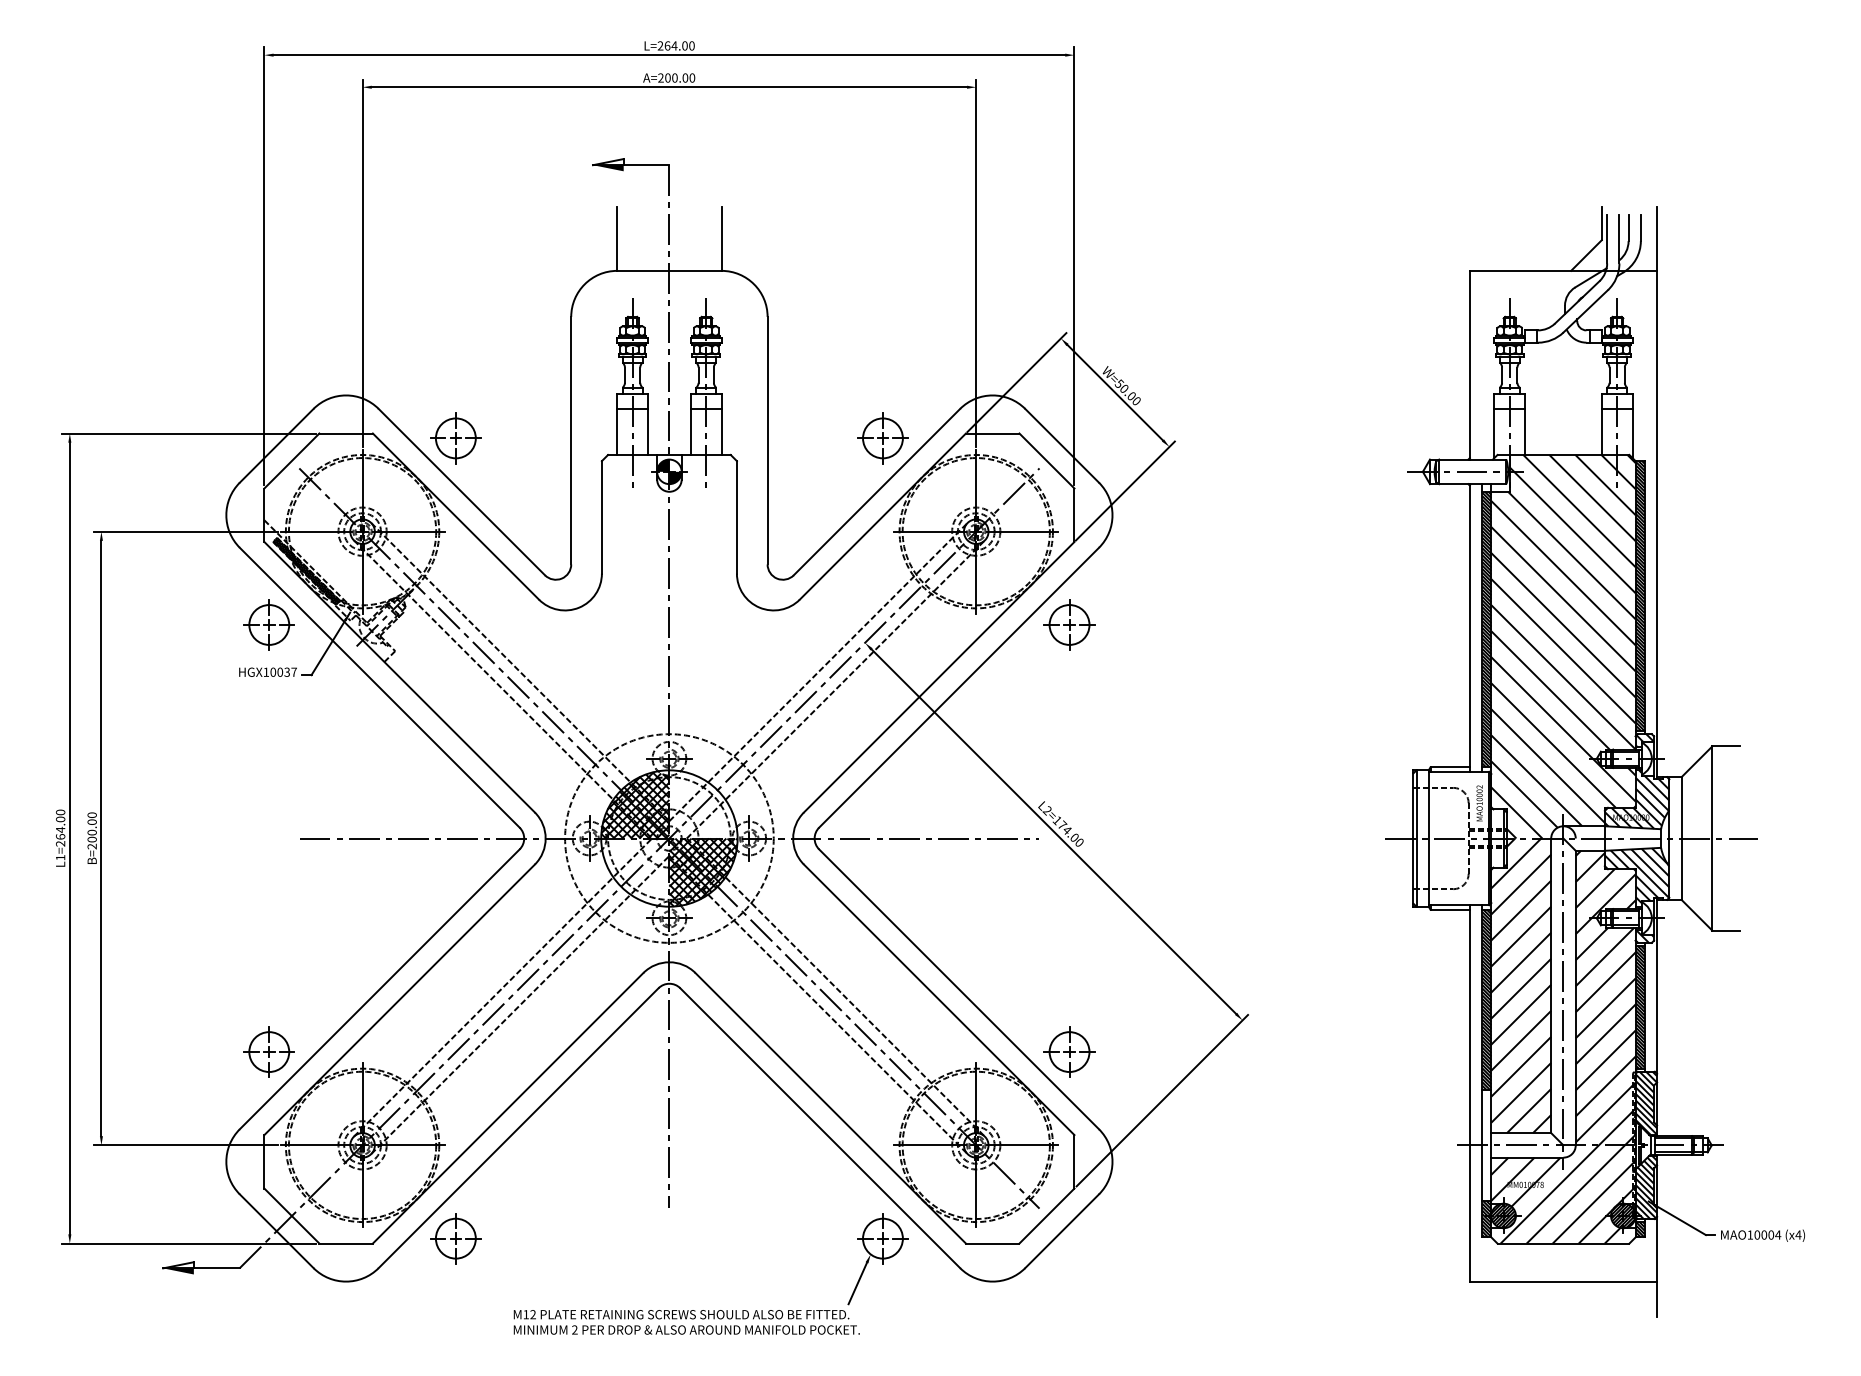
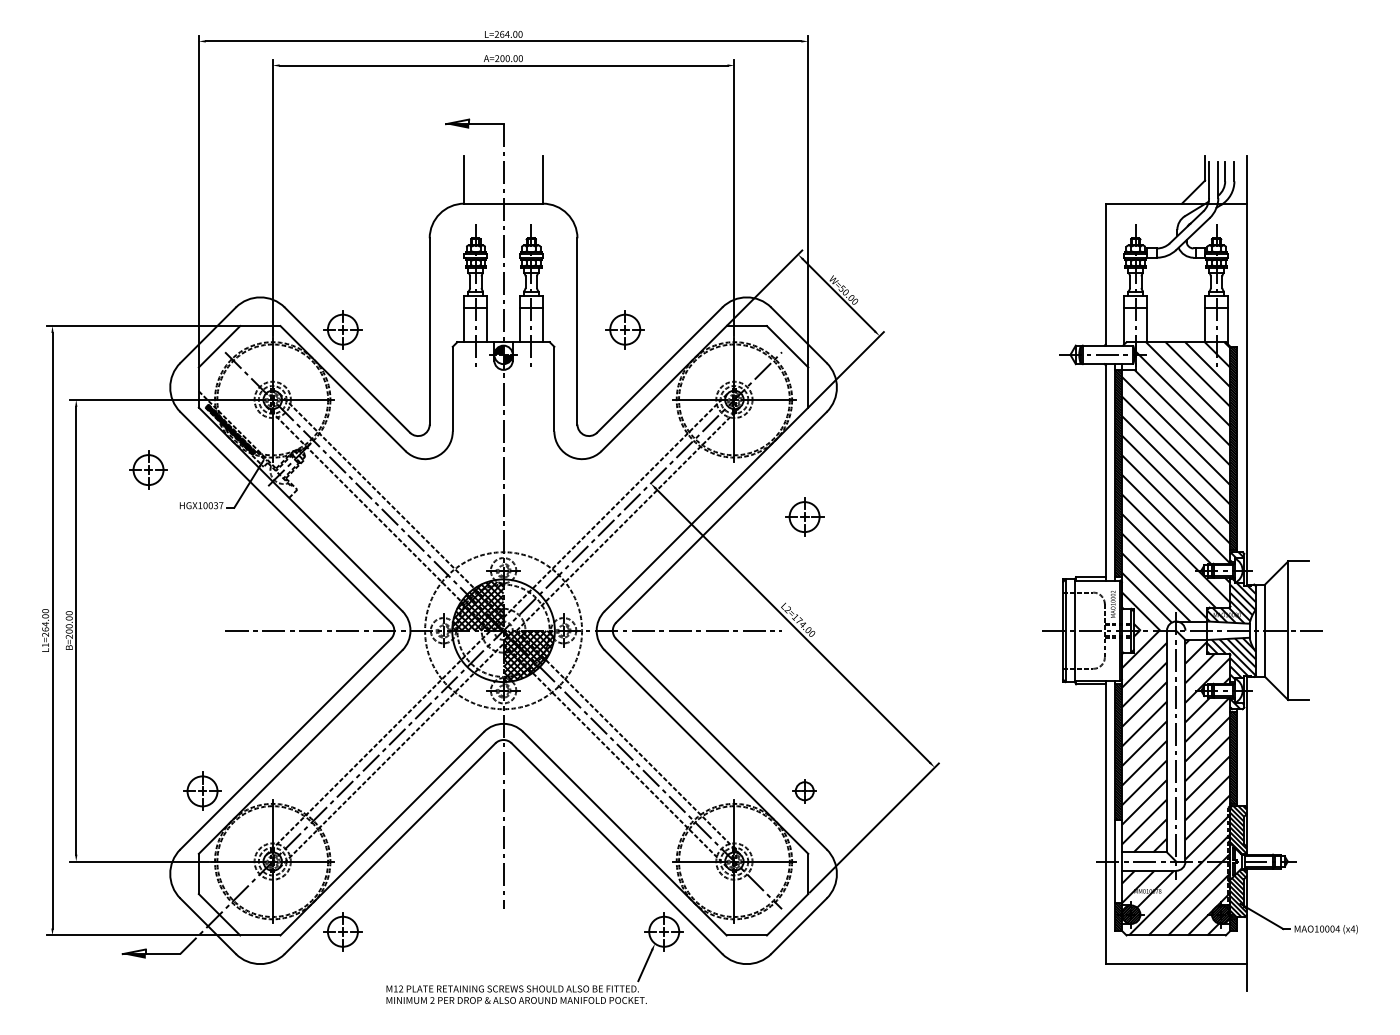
part: (881, 438) -> (624, 329), moved
part: (269, 624) -> (148, 469), moved
part: (1069, 624) -> (804, 516), moved
part: (1069, 1050) -> (804, 790), size x0.6

